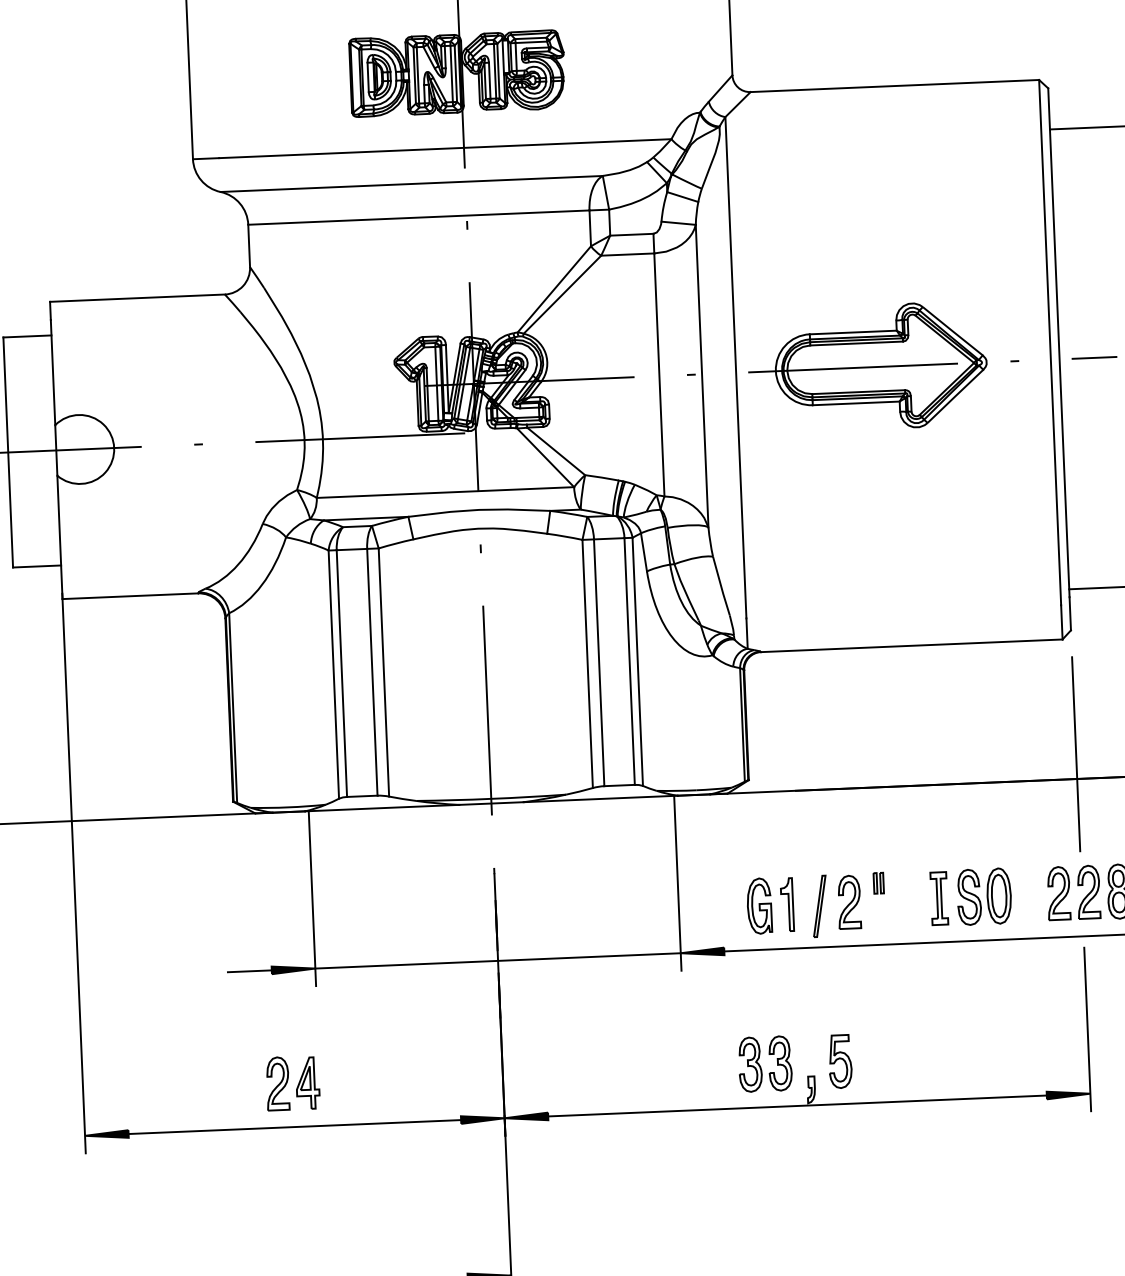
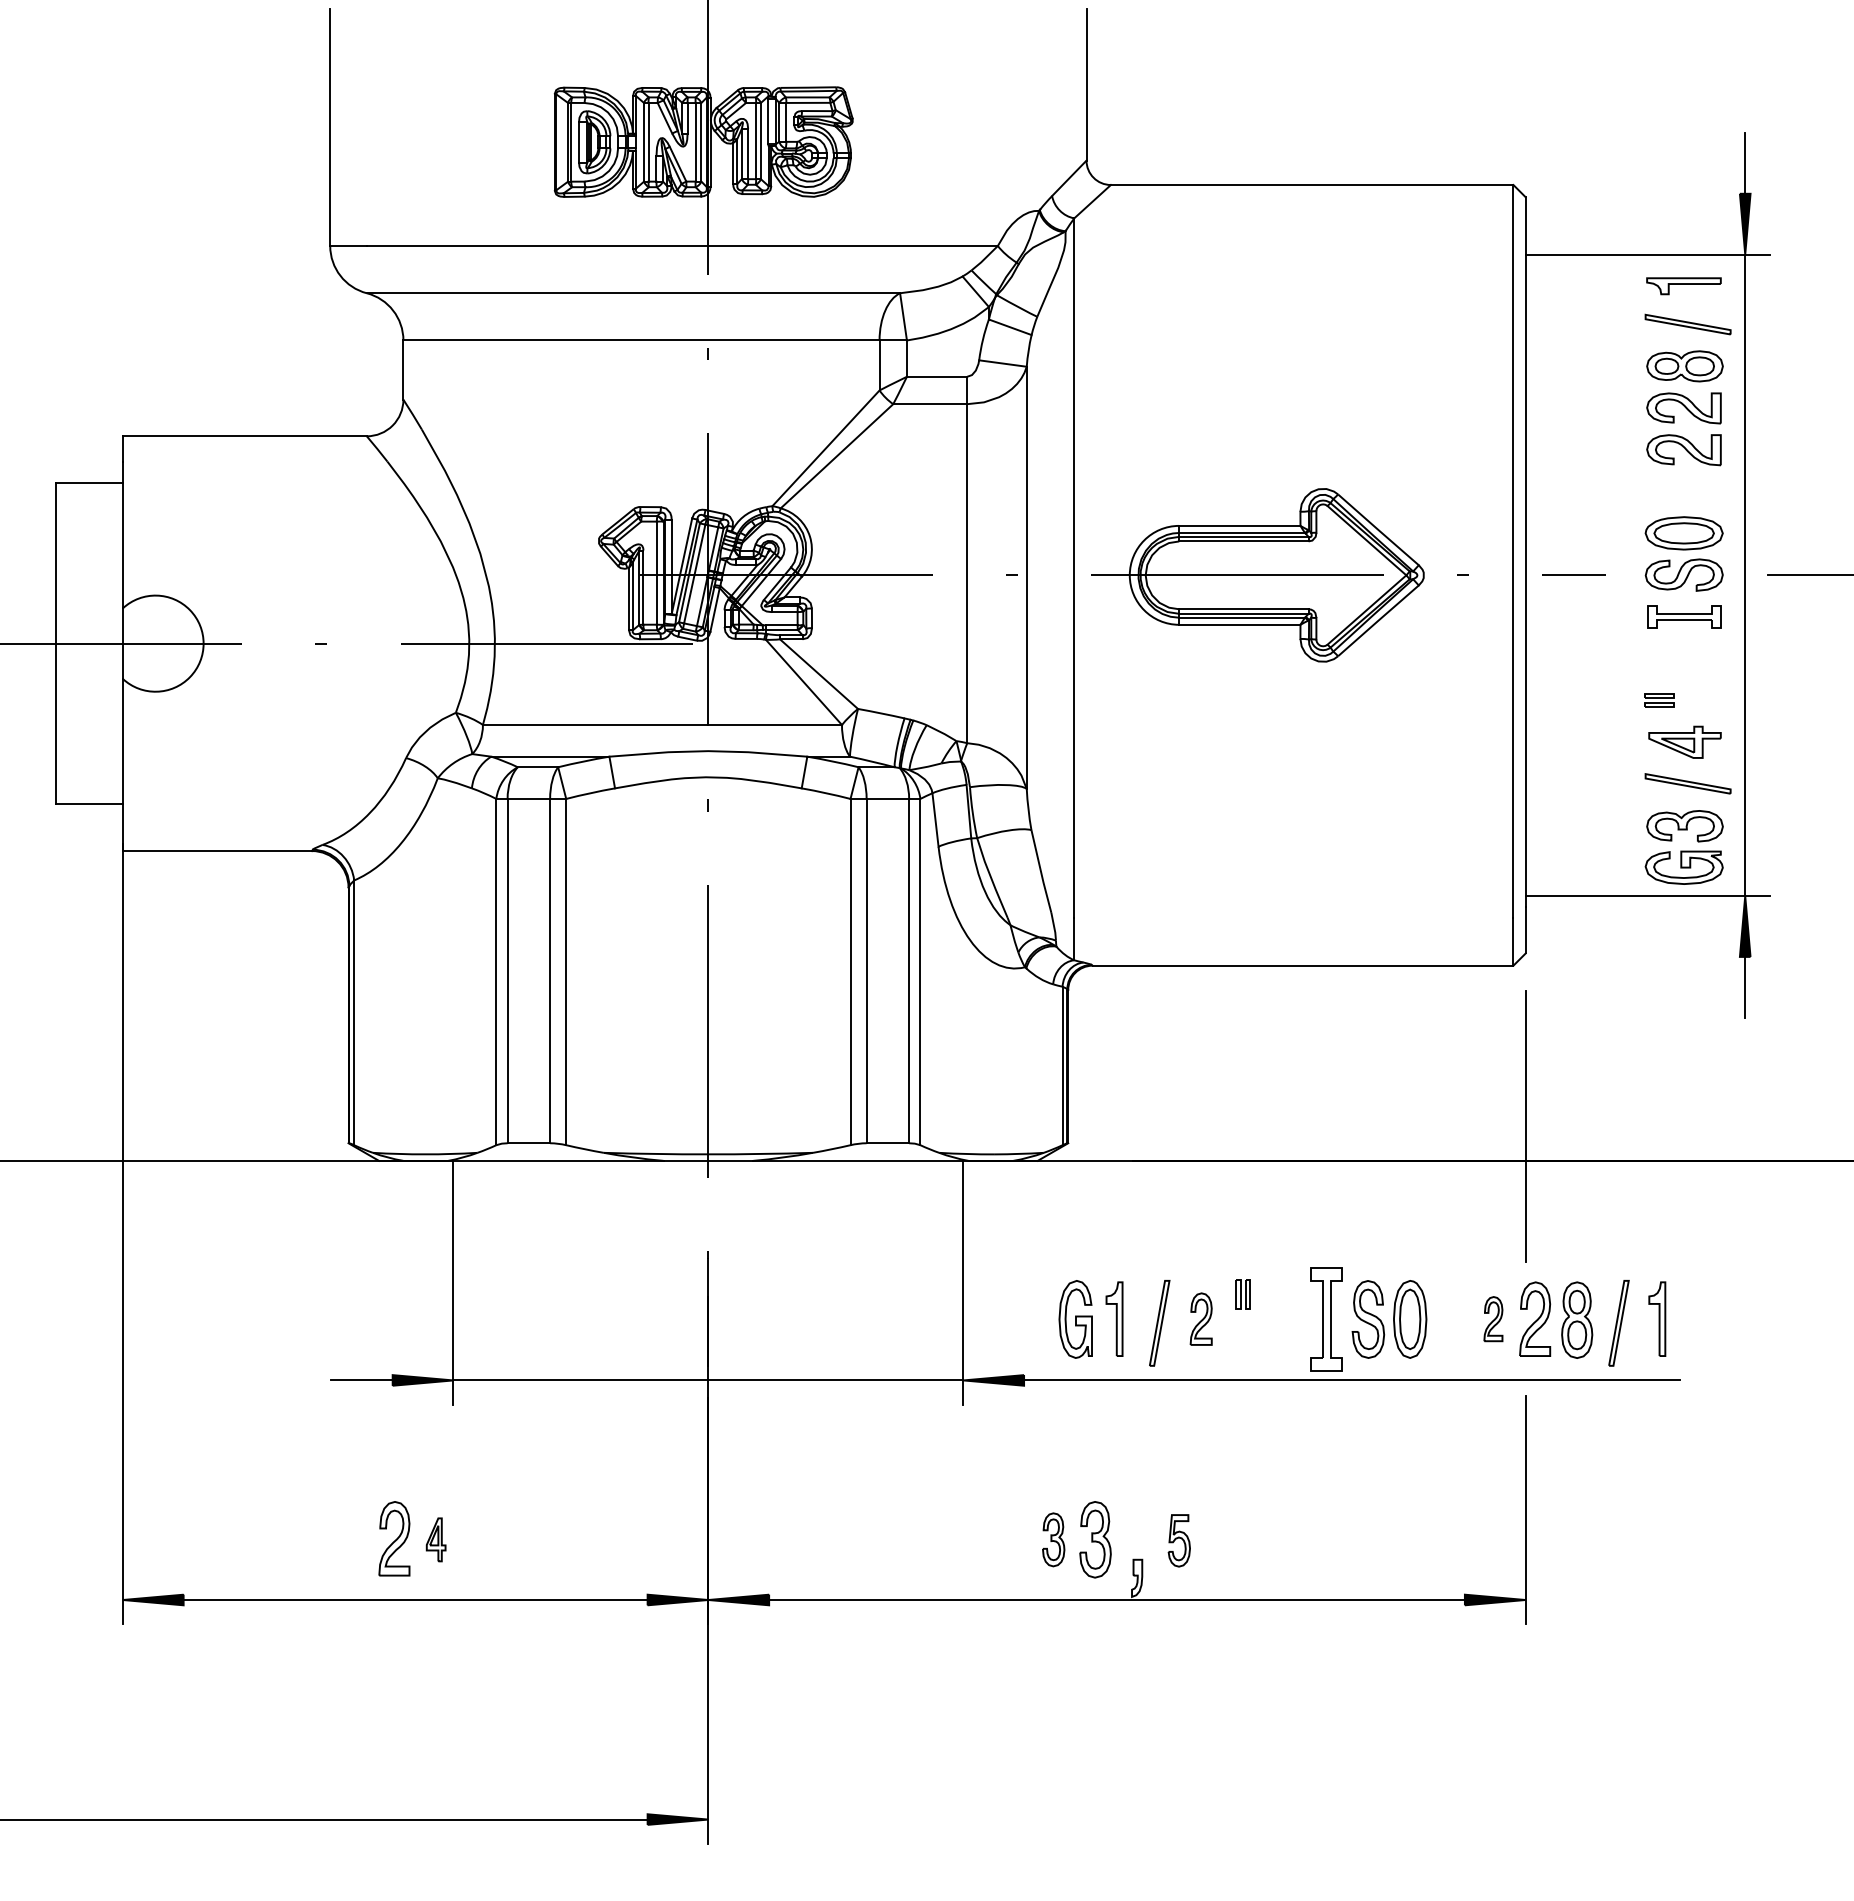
part: (1058, 892) -> (1493, 1318), size x0.6
part: (939, 898) -> (1326, 1319), size x1.4
part: (849, 901) -> (1201, 1318), size x0.7
part: (840, 1061) -> (1179, 1540), size x0.7
part: (750, 1064) -> (1053, 1539), size x0.7
part: (307, 1083) -> (435, 1539), size x0.6

